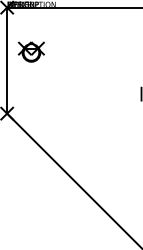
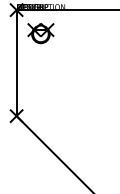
part: (31, 51) -> (40, 32), moved

